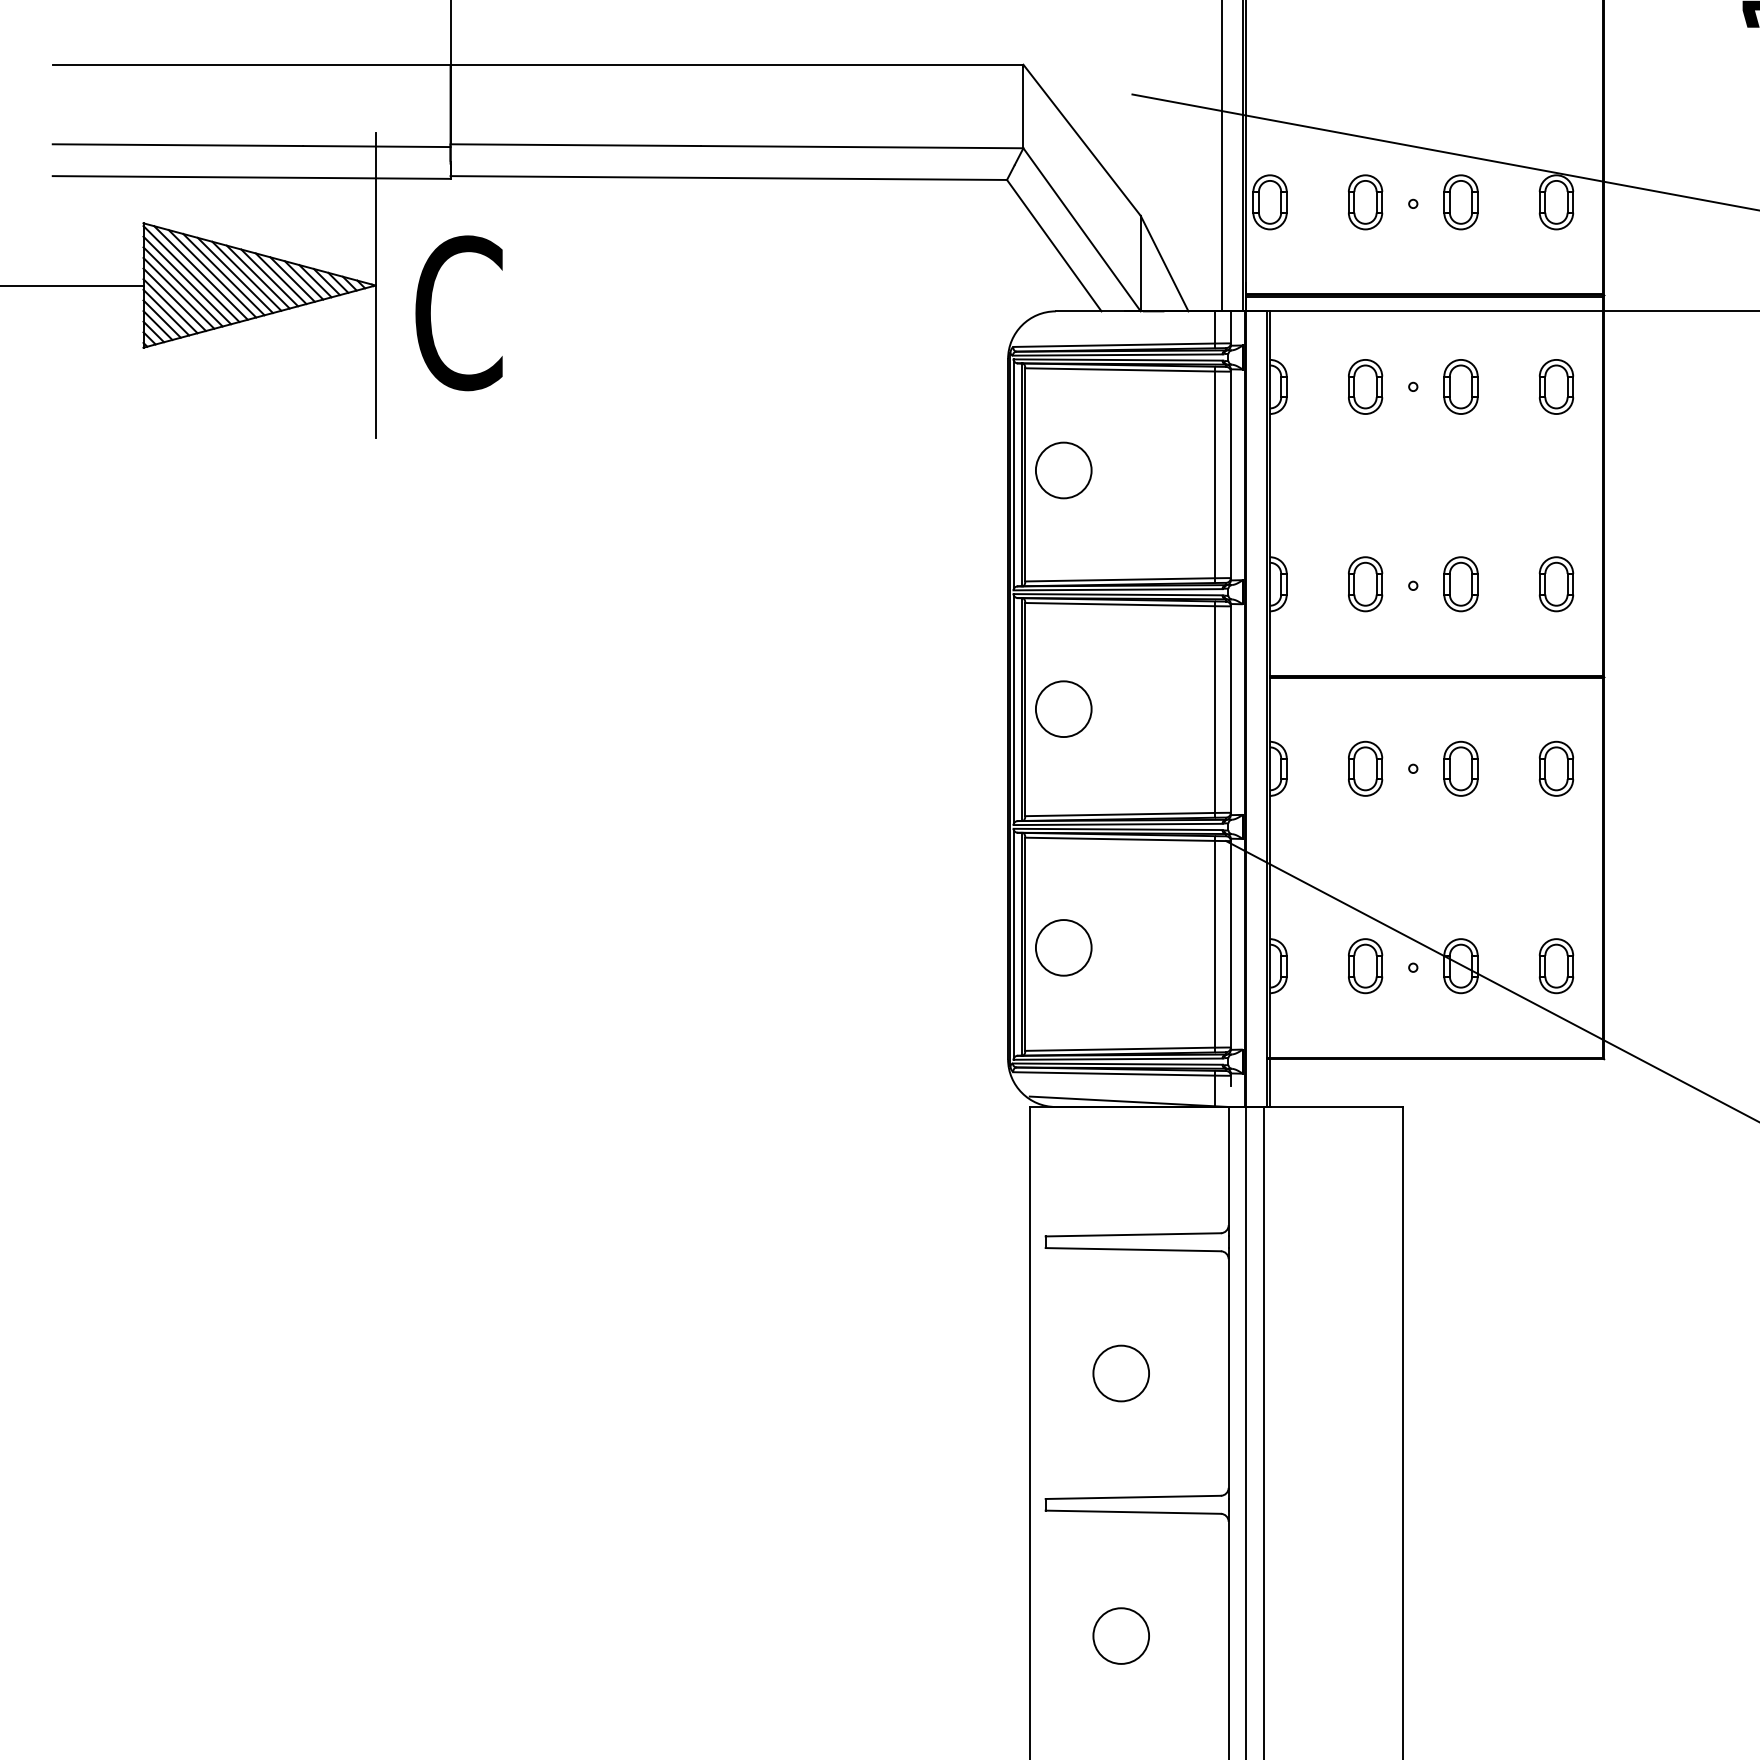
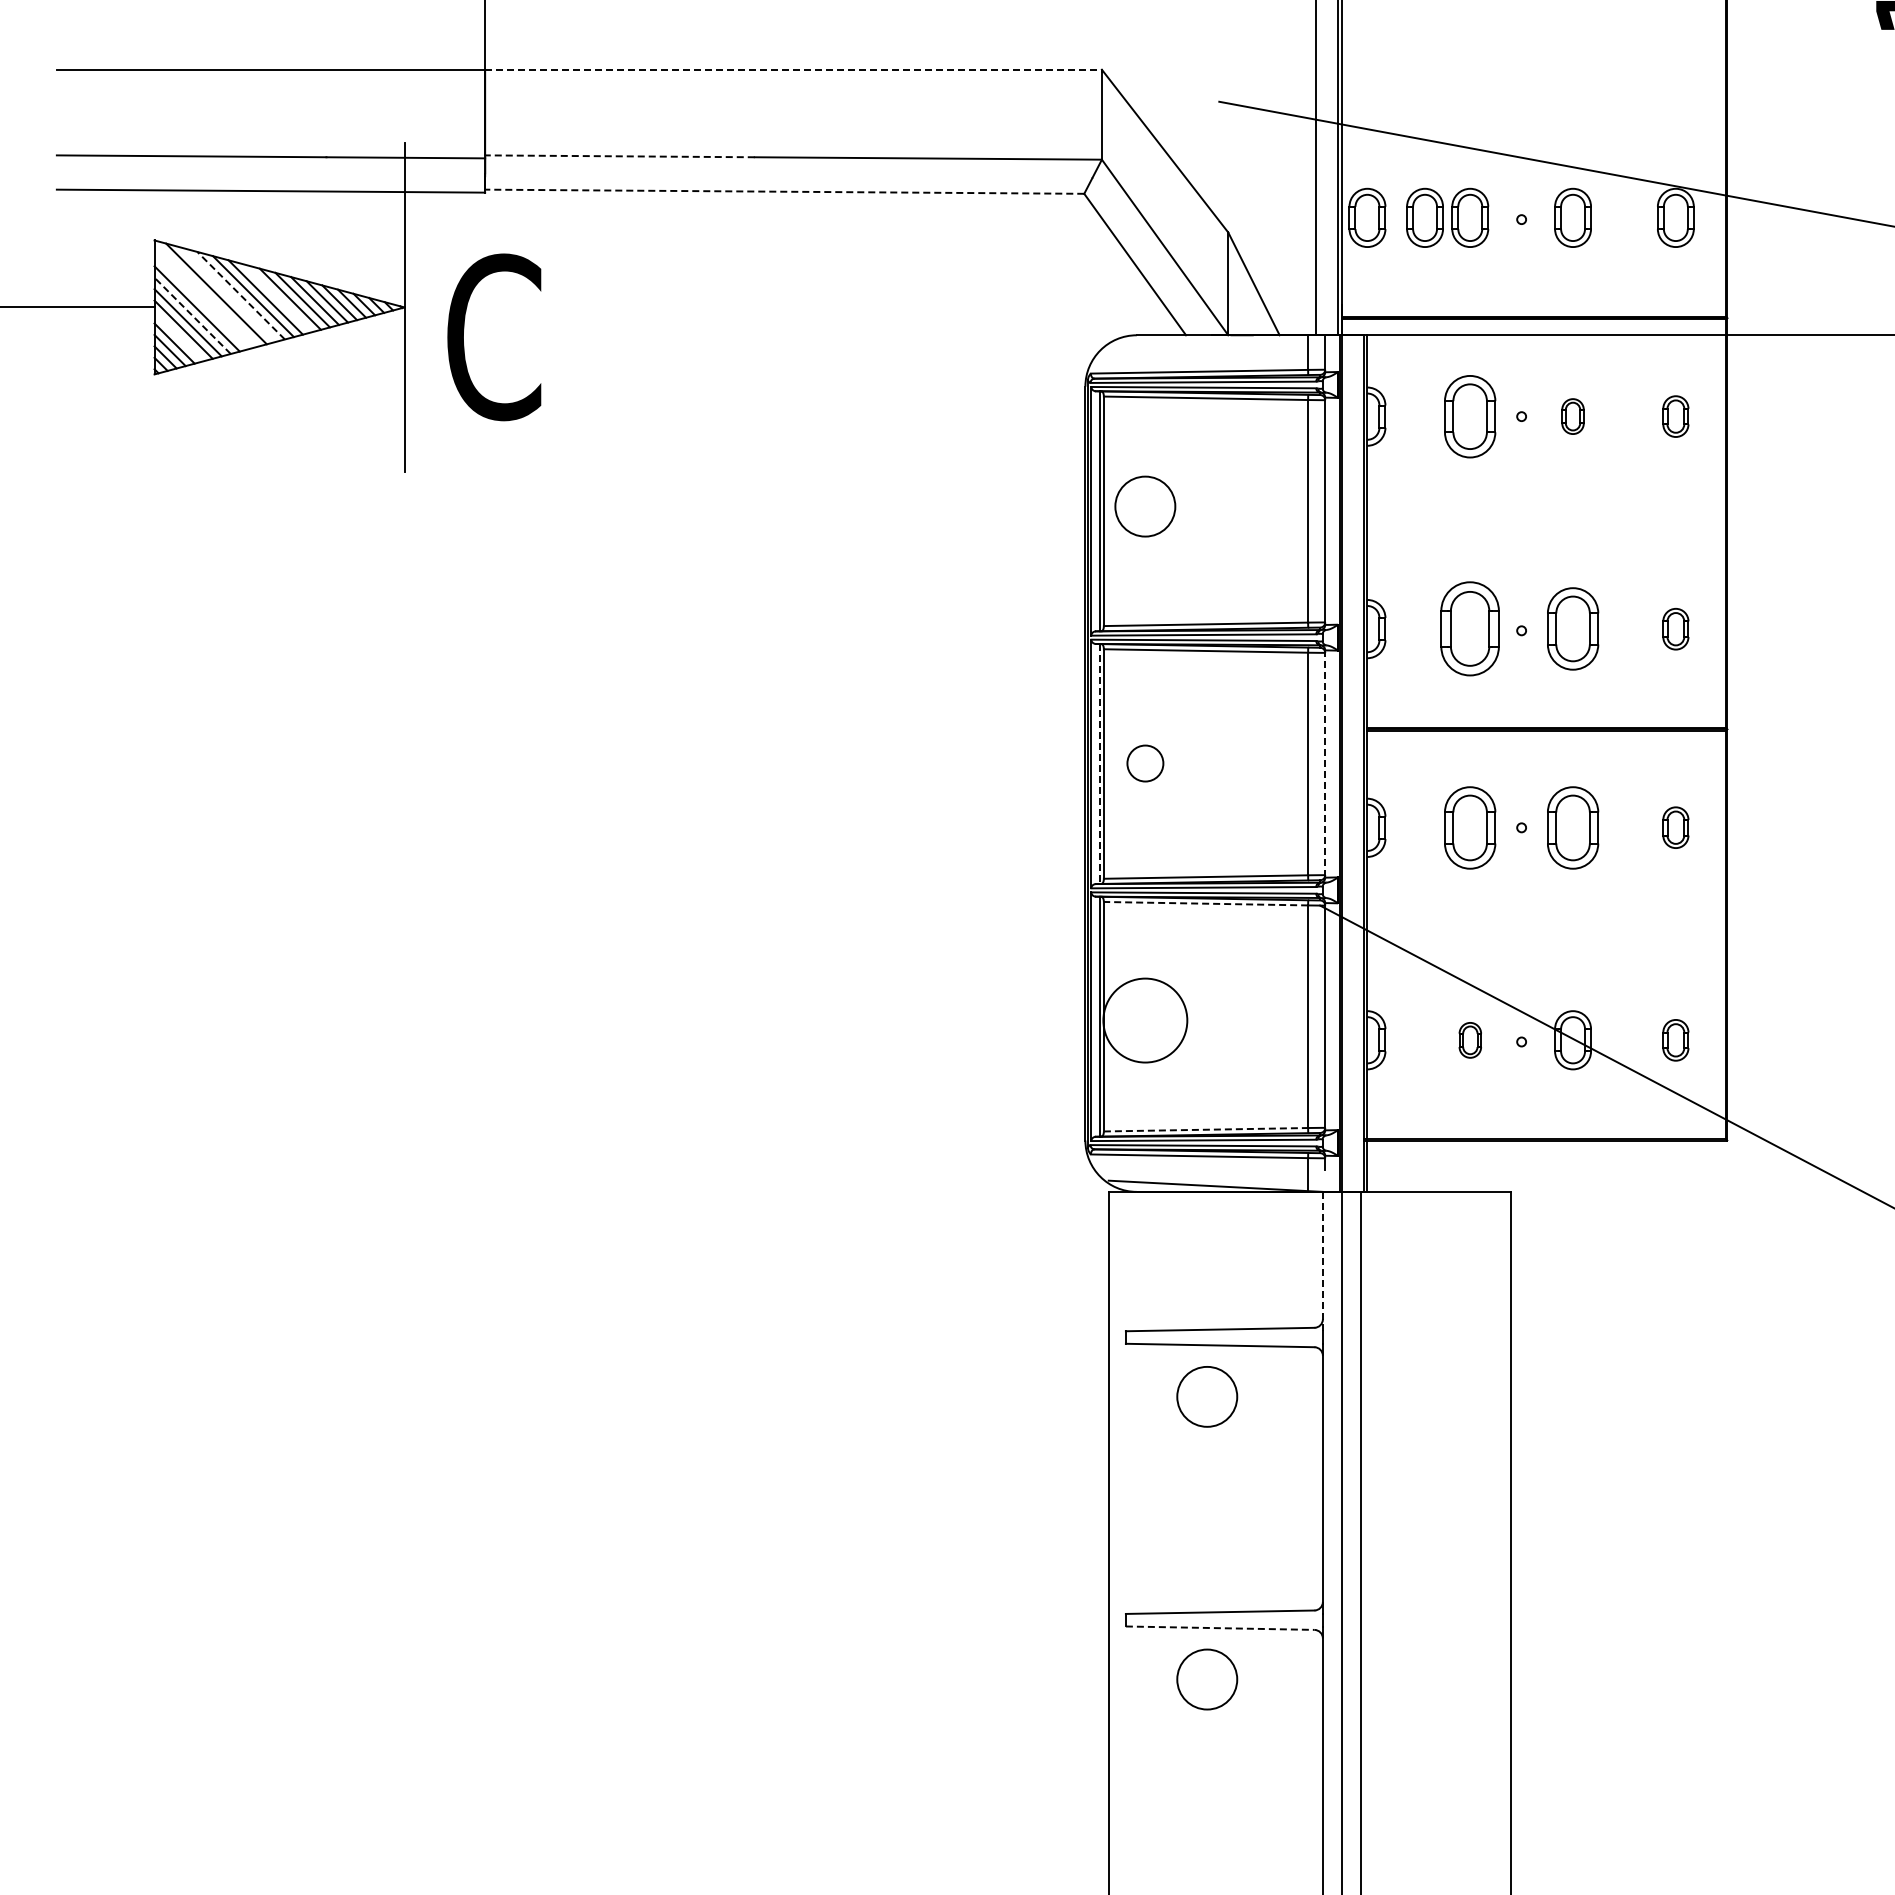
line: (737, 64) -> (794, 69), solid -> dashed
line: (575, 145) -> (619, 156), solid -> dashed
line: (728, 177) -> (784, 191), solid -> dashed
part: (1323, 201) -> (1424, 217), added
line: (190, 273) -> (205, 294), removed
line: (212, 273) -> (228, 294), removed
line: (224, 274) -> (241, 295), solid -> dashed
line: (257, 277) -> (277, 298), removed
line: (187, 279) -> (201, 301), removed
line: (178, 292) -> (192, 315), solid -> dashed
line: (165, 312) -> (178, 336), removed
part: (1365, 386) -> (1470, 416), size x1.4
part: (1460, 386) -> (1572, 416), size x0.6
part: (1556, 386) -> (1675, 416), size x0.7
part: (1365, 584) -> (1470, 629), size x1.6
part: (1460, 584) -> (1572, 629), size x1.4
part: (1556, 584) -> (1675, 629), size x0.7
circle: (1063, 709) -> (1145, 763), size x0.6
line: (1021, 710) -> (1099, 764), solid -> dashed
line: (1231, 710) -> (1325, 764), solid -> dashed
part: (1365, 768) -> (1470, 827), size x1.4
part: (1460, 768) -> (1572, 827), size x1.4
part: (1556, 768) -> (1675, 827), size x0.7
line: (1119, 839) -> (1205, 903), solid -> dashed
circle: (1063, 947) -> (1145, 1020), size x1.4
part: (1365, 966) -> (1470, 1040), size x0.6
part: (1556, 966) -> (1675, 1040), size x0.7
line: (1120, 1049) -> (1206, 1129), solid -> dashed
line: (1228, 1171) -> (1322, 1261), solid -> dashed
circle: (1121, 1373) -> (1207, 1396), moved
line: (1133, 1512) -> (1220, 1628), solid -> dashed
circle: (1121, 1636) -> (1207, 1679), moved

